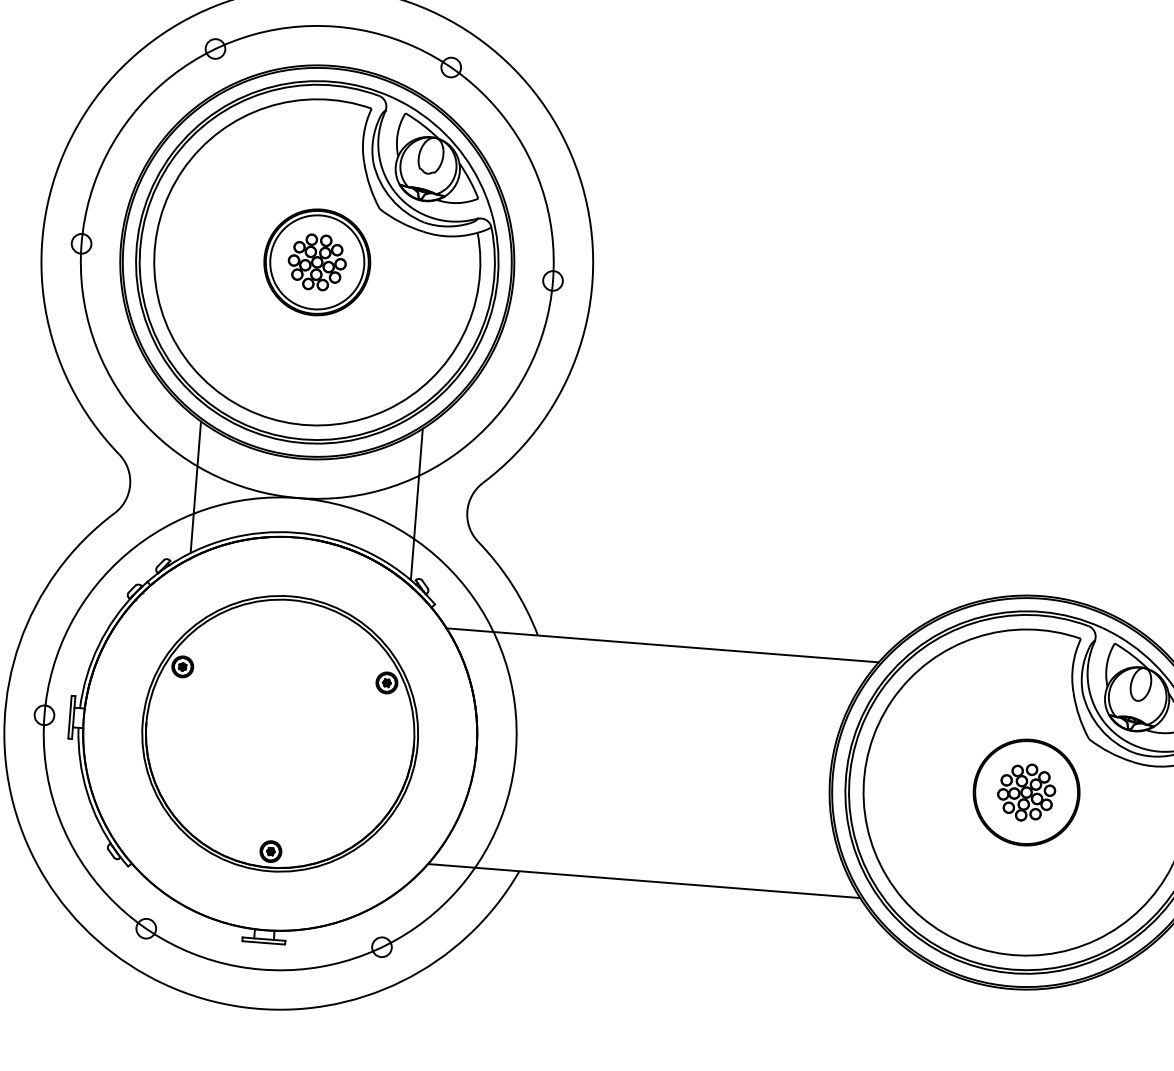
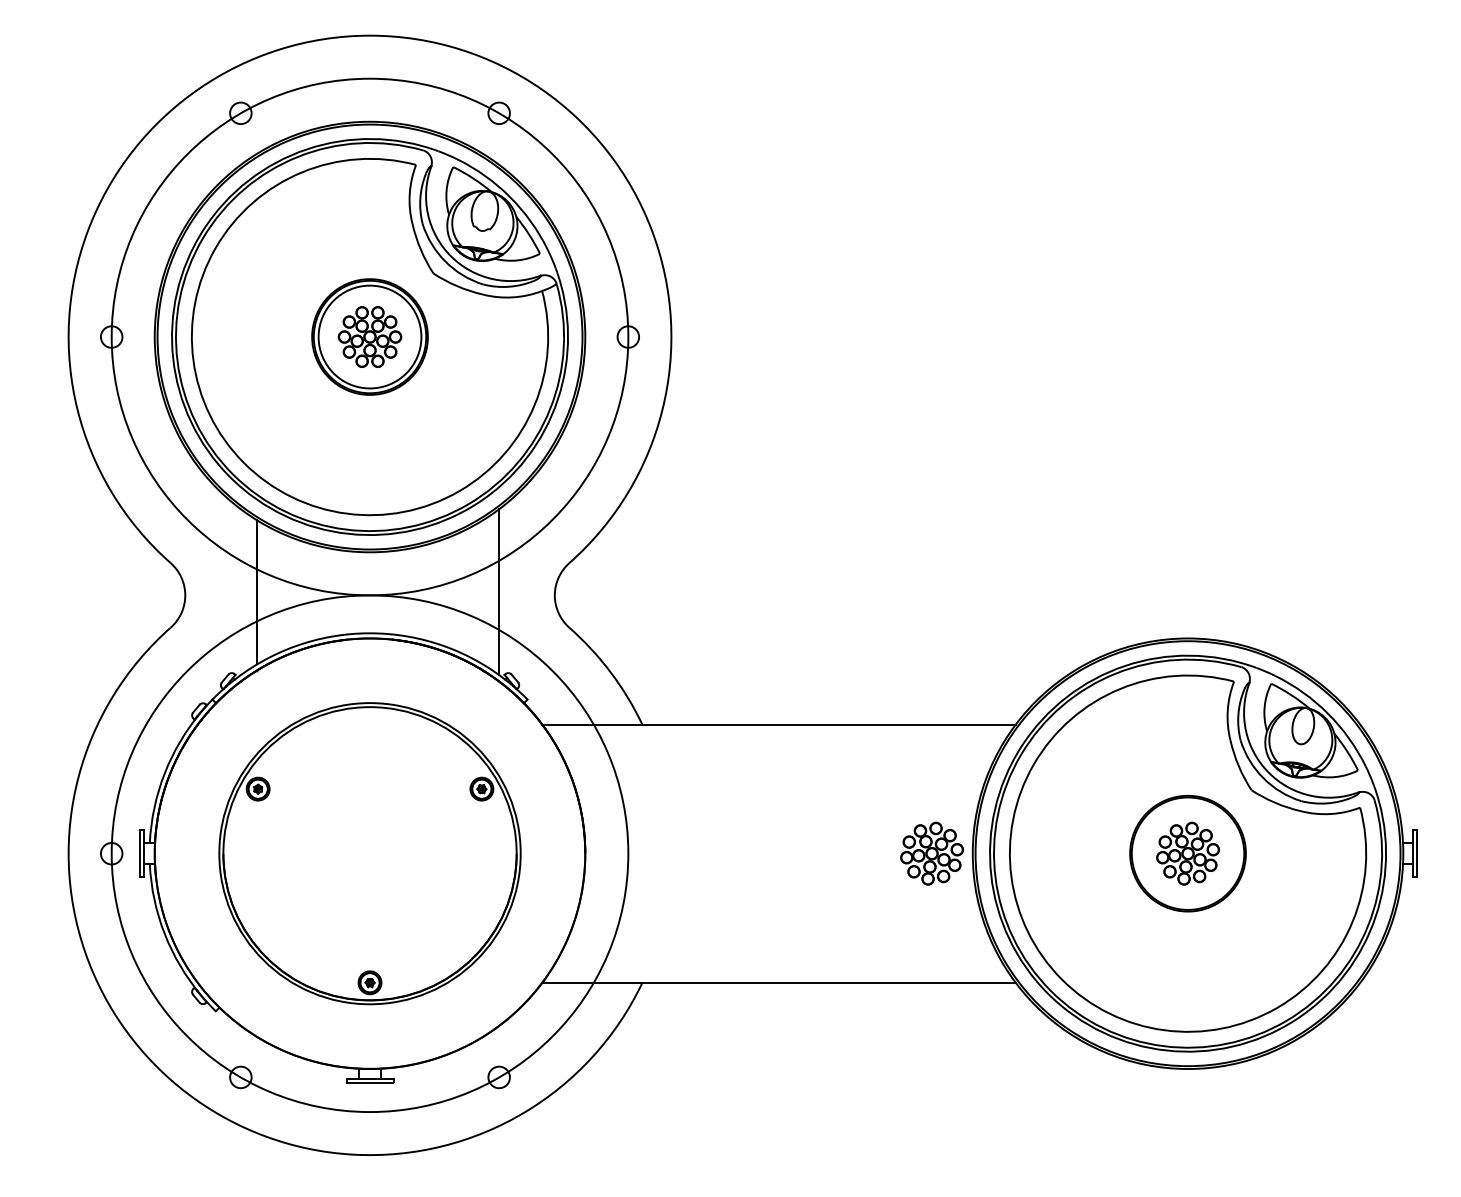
part: (792, 773) -> (931, 853), added

